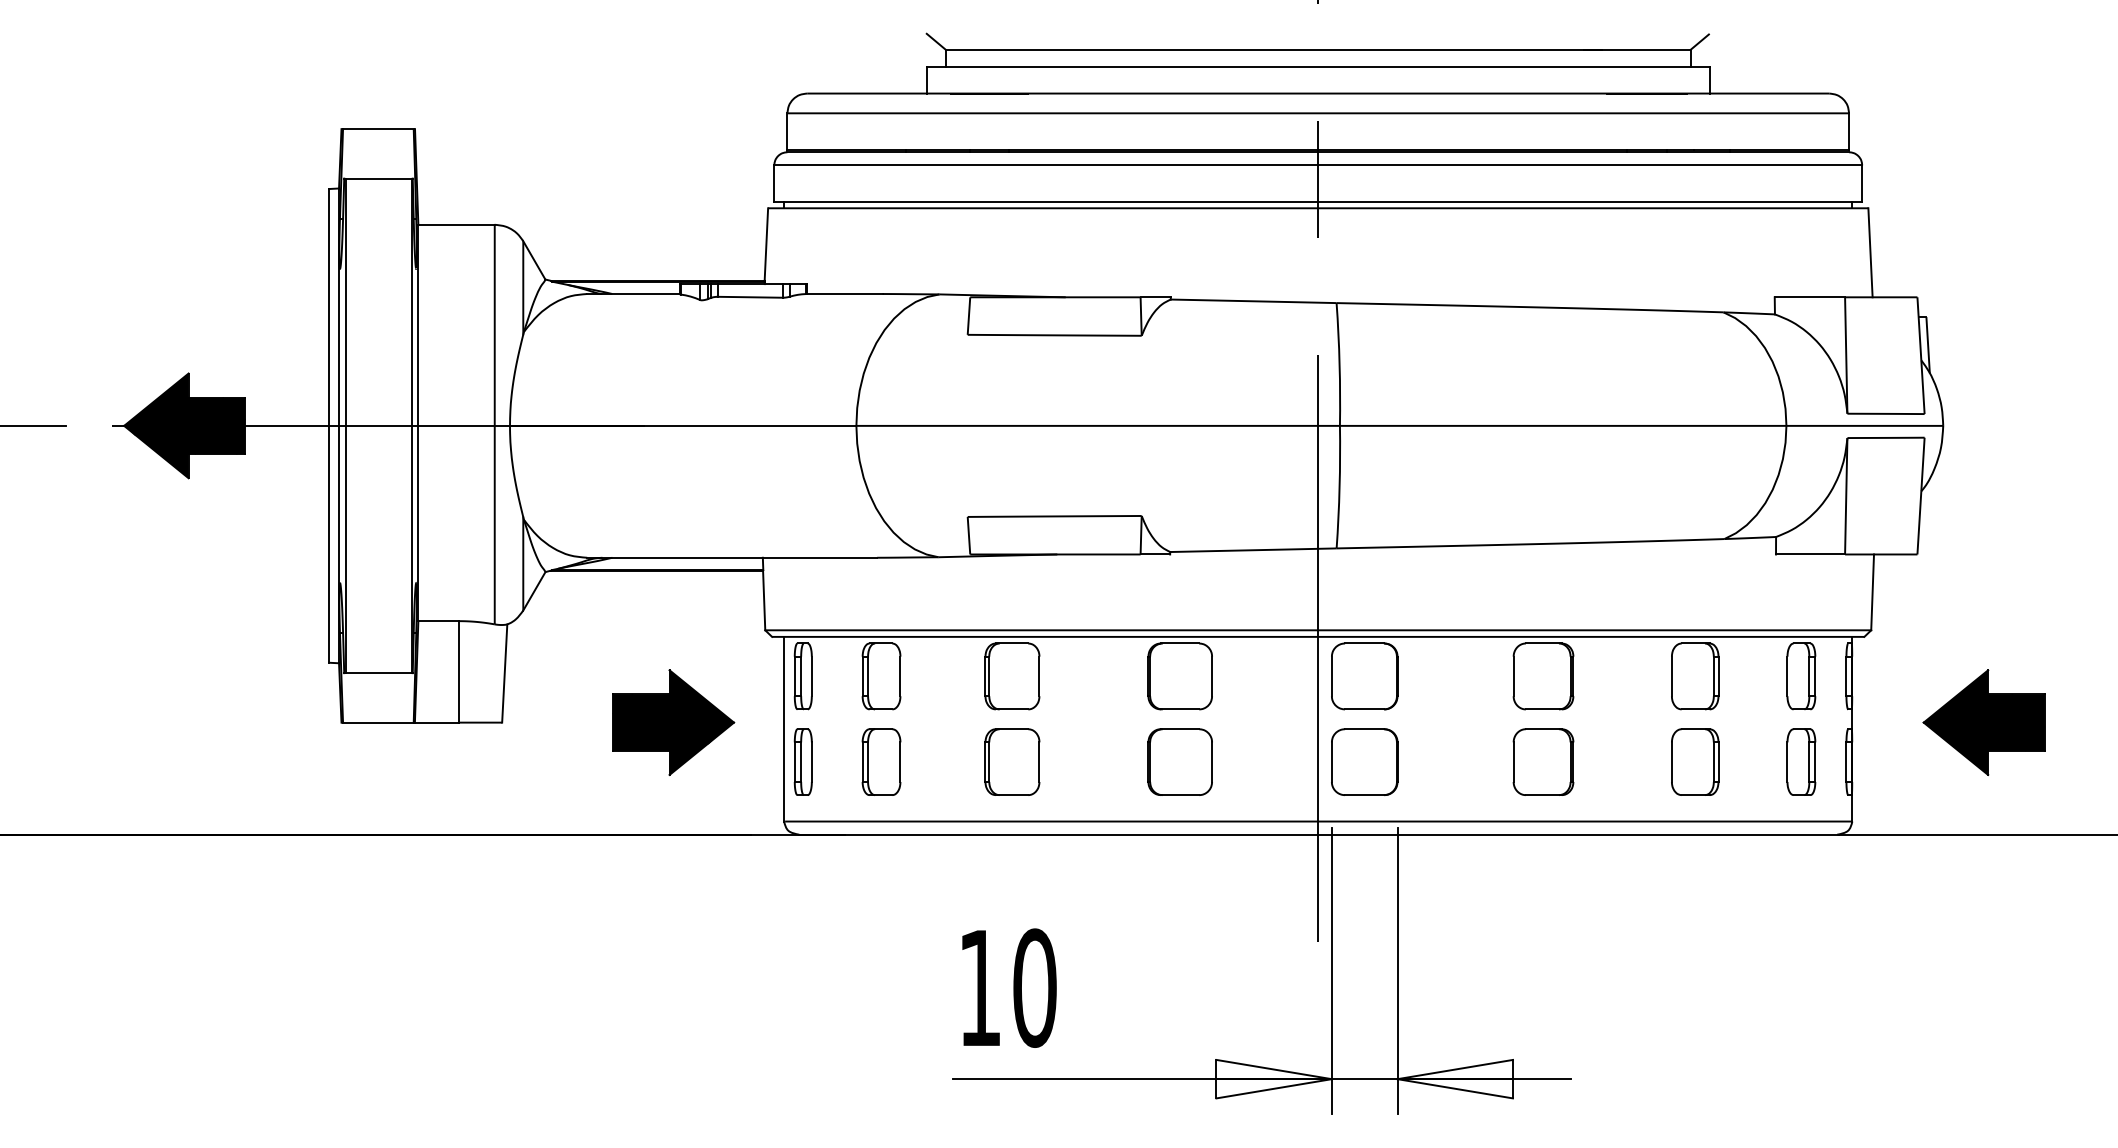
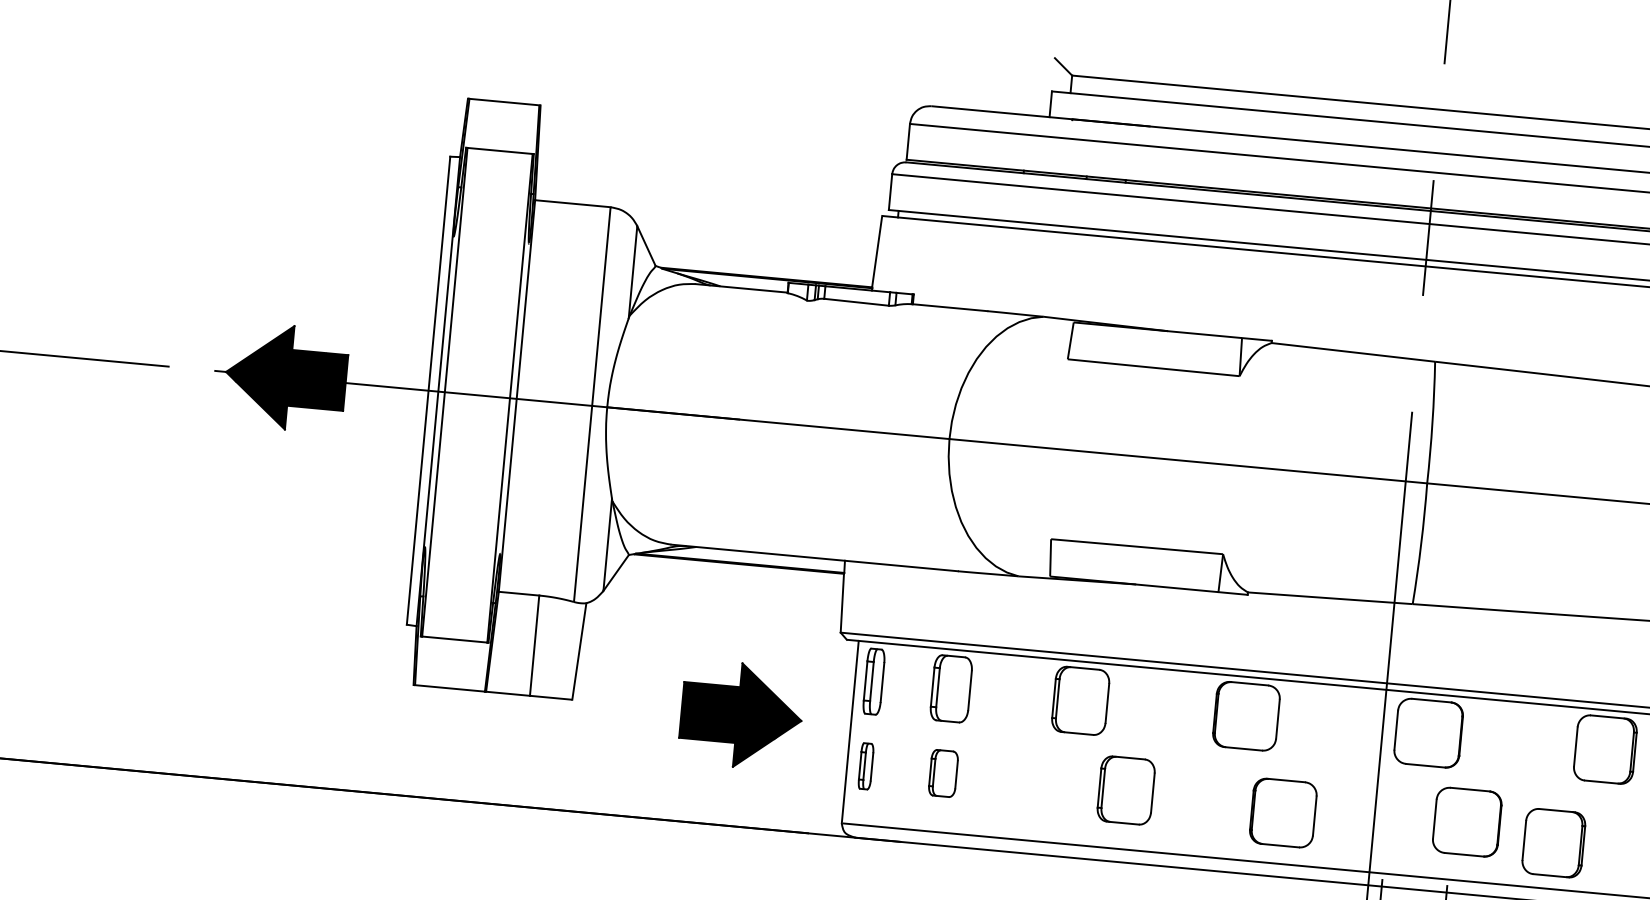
part: (802, 761) -> (865, 765), size x0.7
part: (881, 761) -> (943, 772), size x0.7
part: (1012, 761) -> (1126, 789), moved
part: (1179, 761) -> (1282, 812), moved
part: (1364, 761) -> (1467, 821), moved
part: (1543, 761) -> (1553, 842), moved

